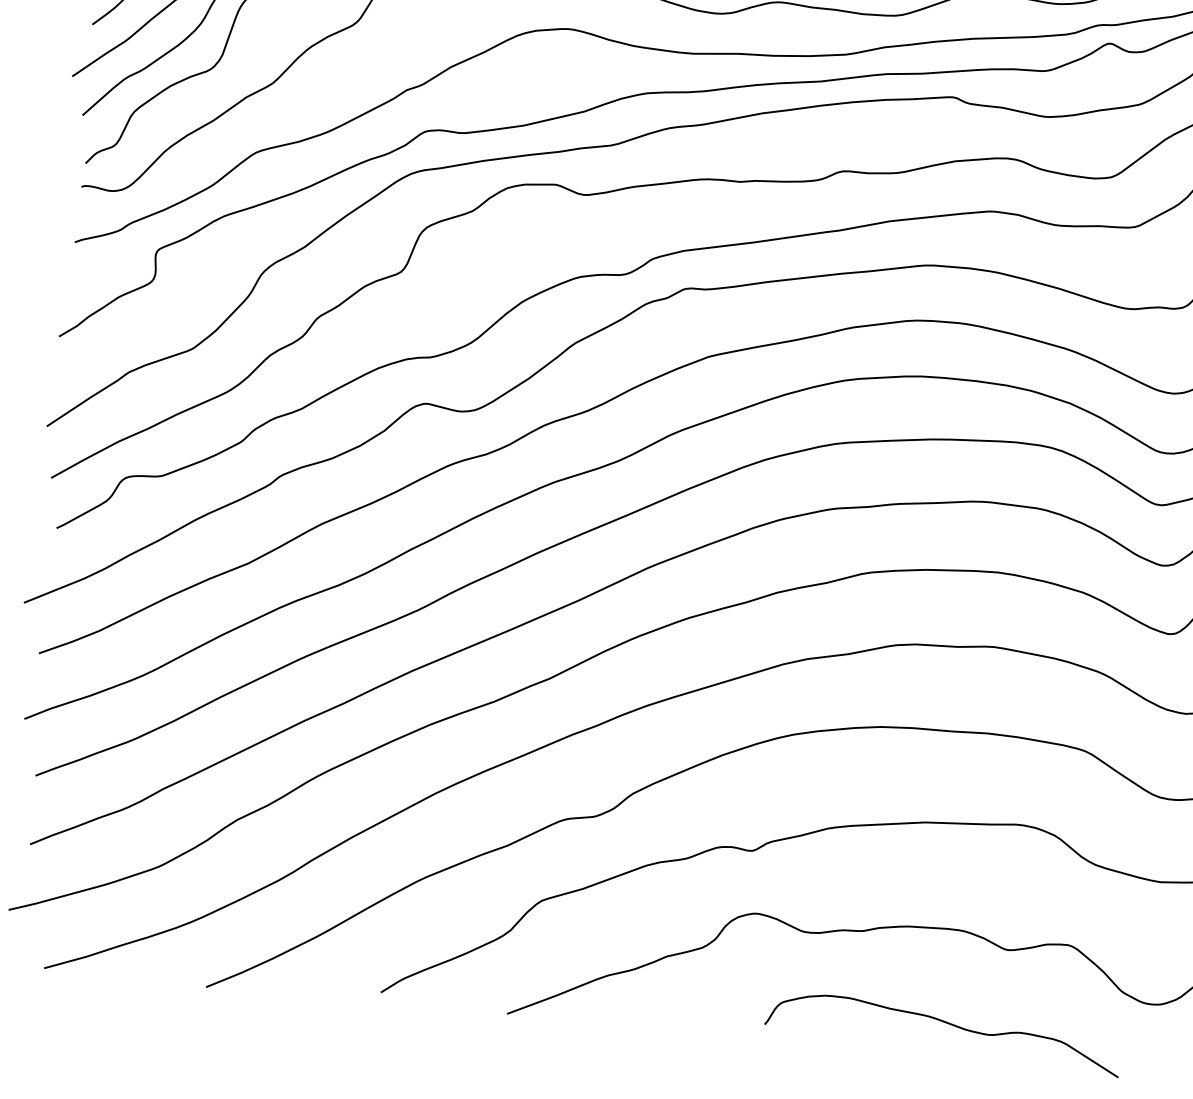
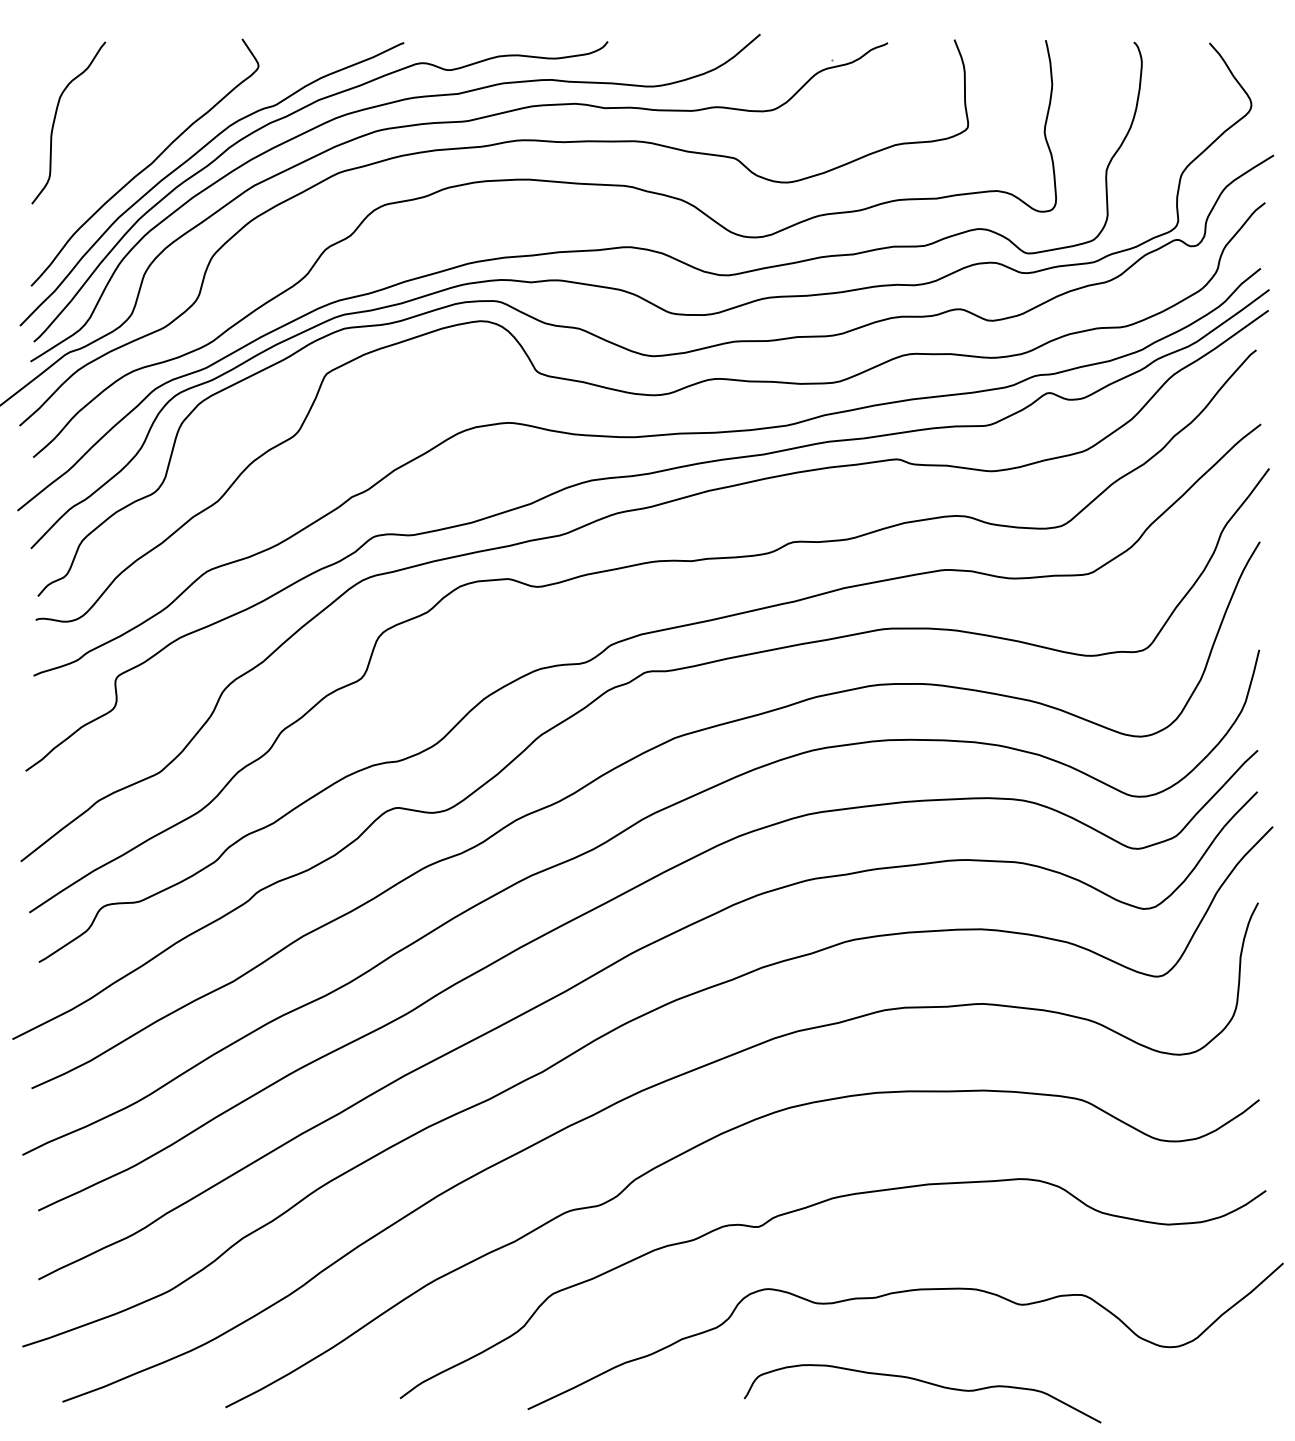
curve: (946, 1024) -> (925, 1383), moved

